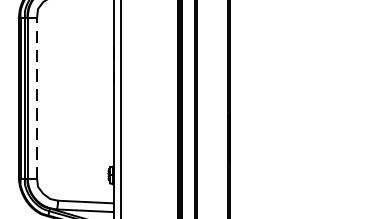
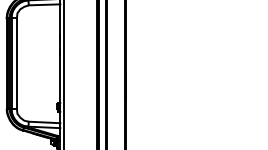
line: (36, 97) -> (16, 63), dashed -> solid

